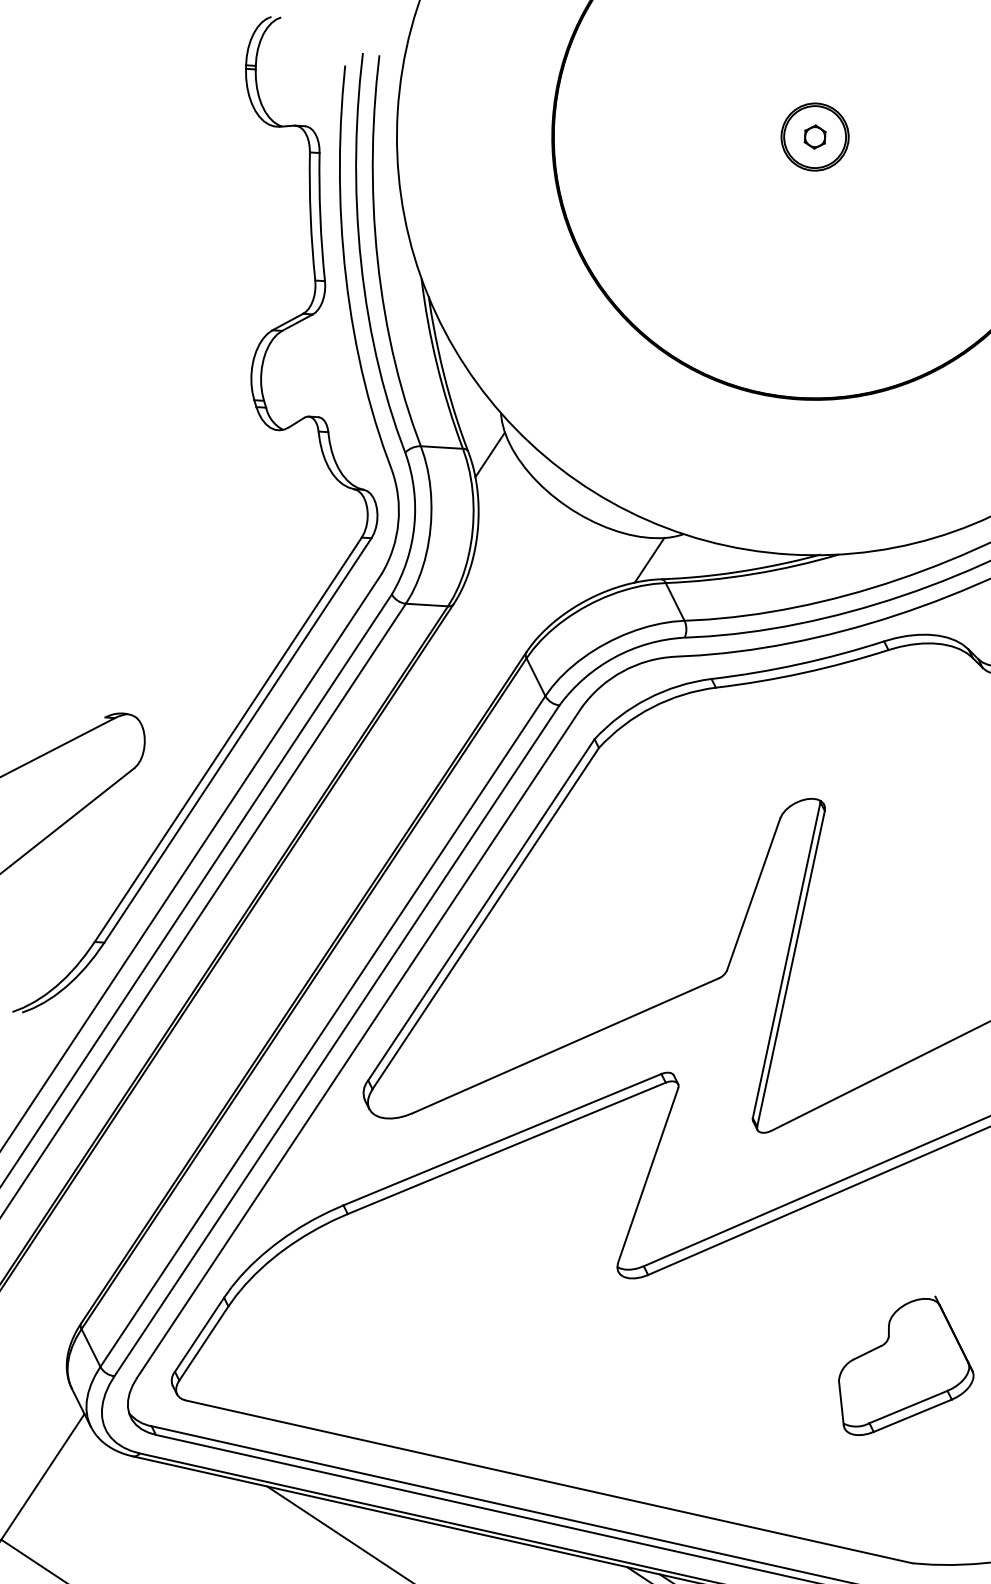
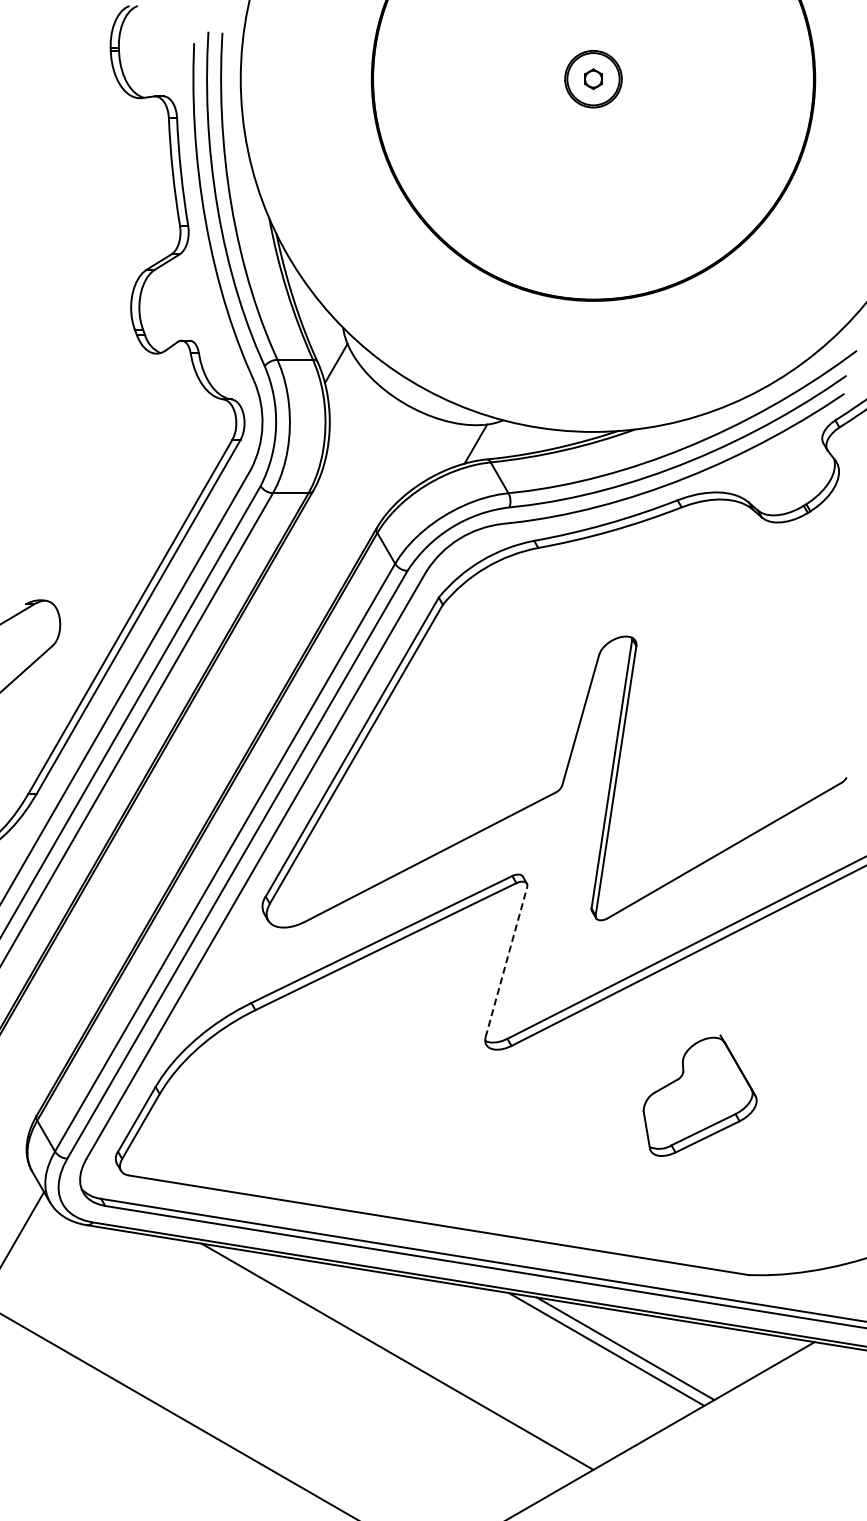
line: (648, 1175) -> (506, 962), solid -> dashed
part: (906, 1366) -> (699, 1095), moved

